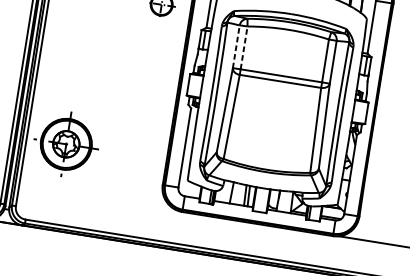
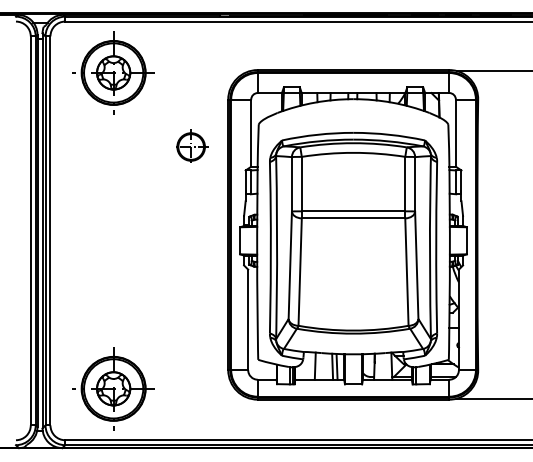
line: (236, 46) -> (291, 183), dashed -> solid
line: (243, 47) -> (301, 183), dashed -> solid
part: (66, 144) -> (113, 388), moved

